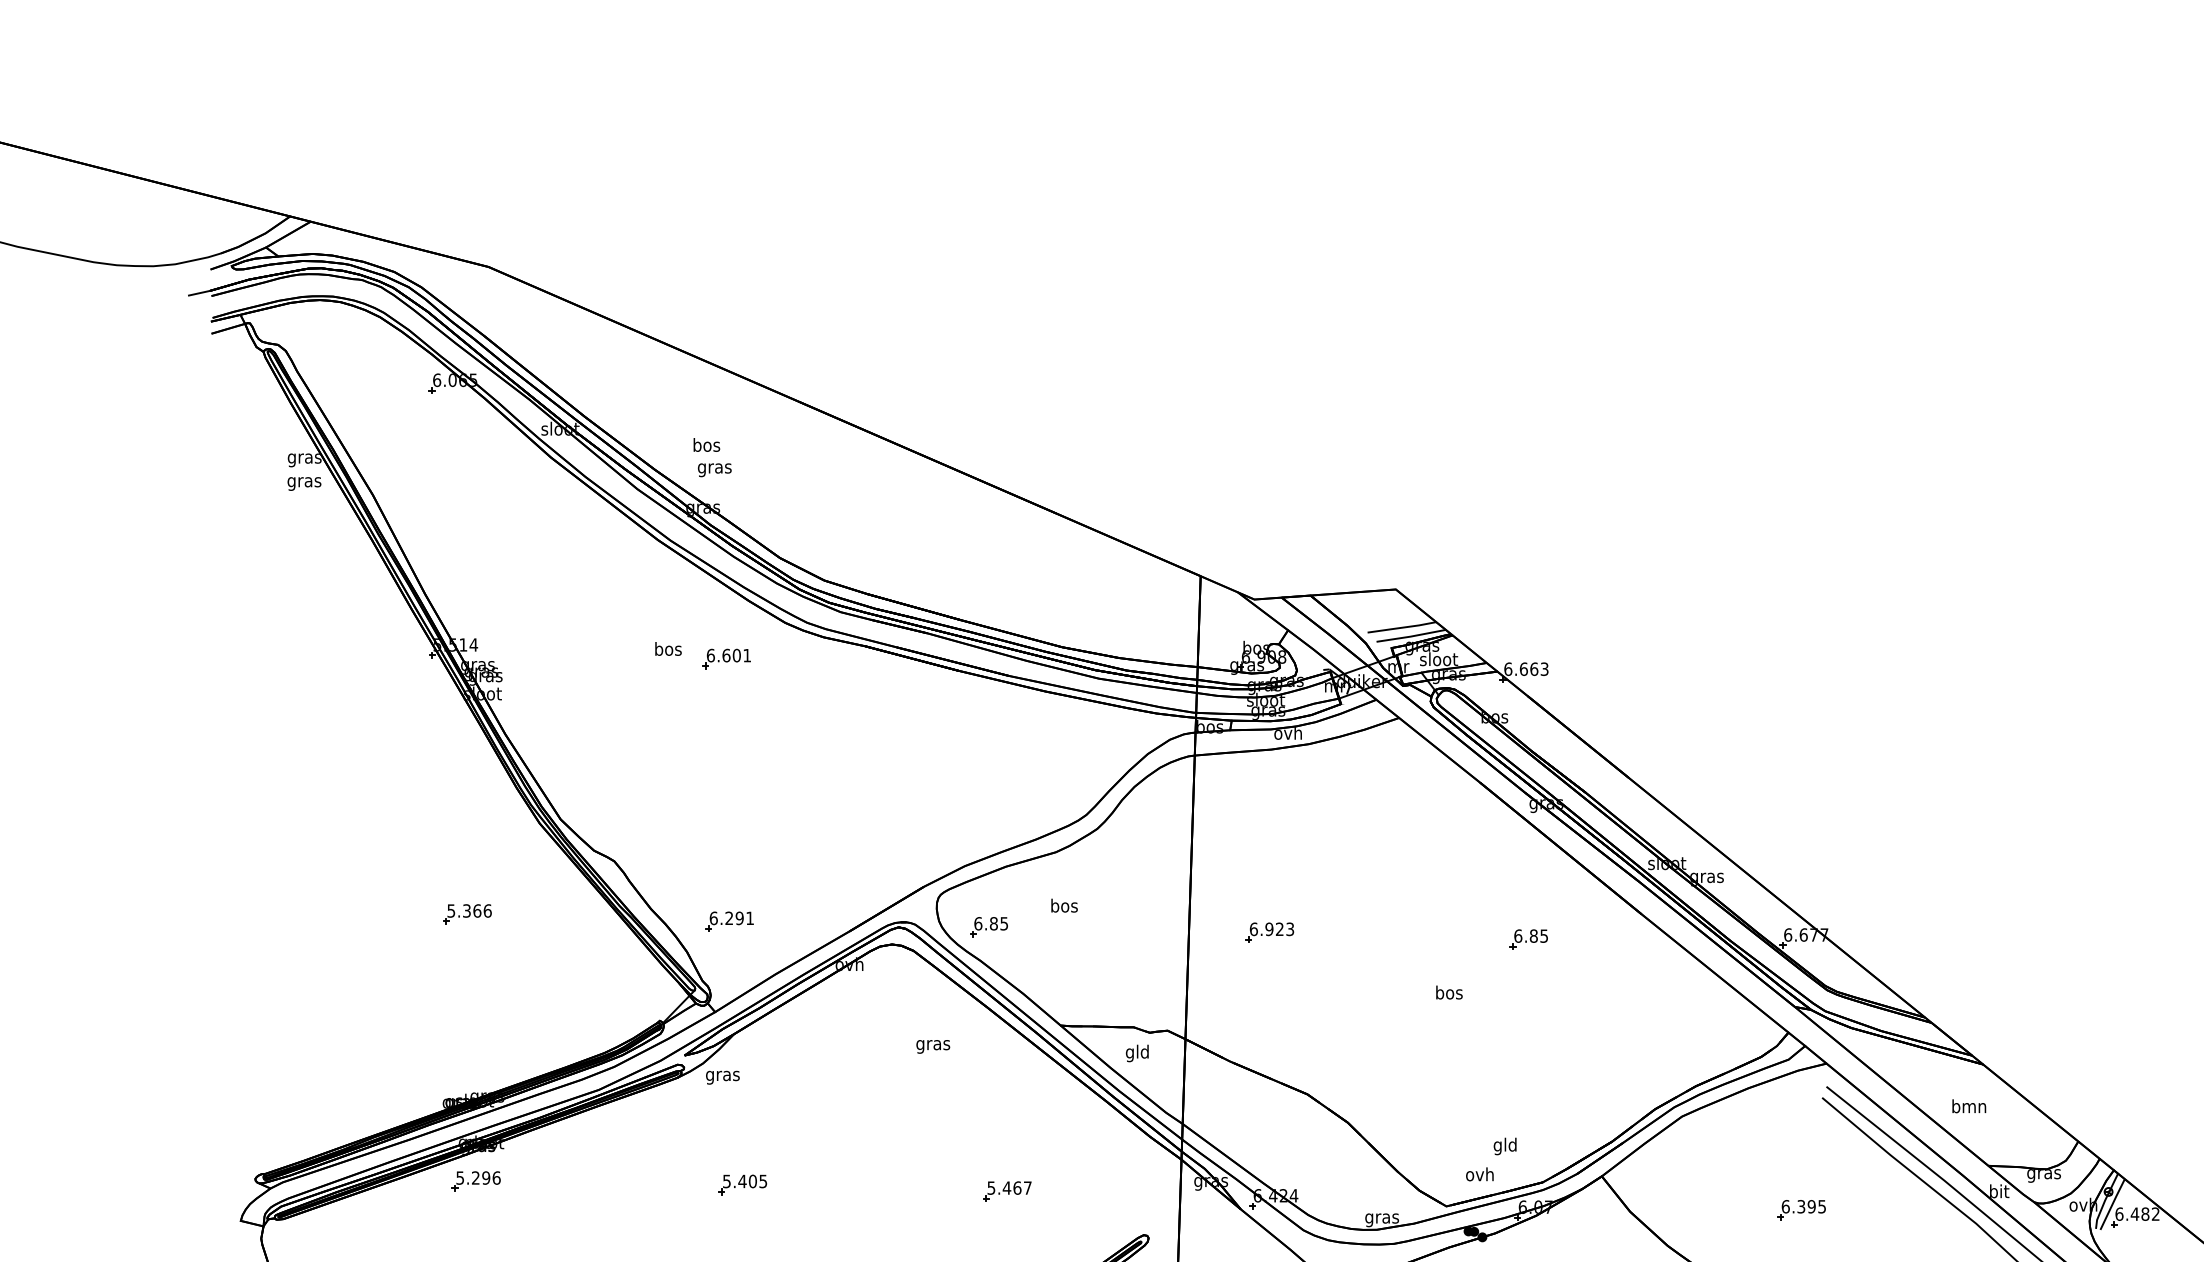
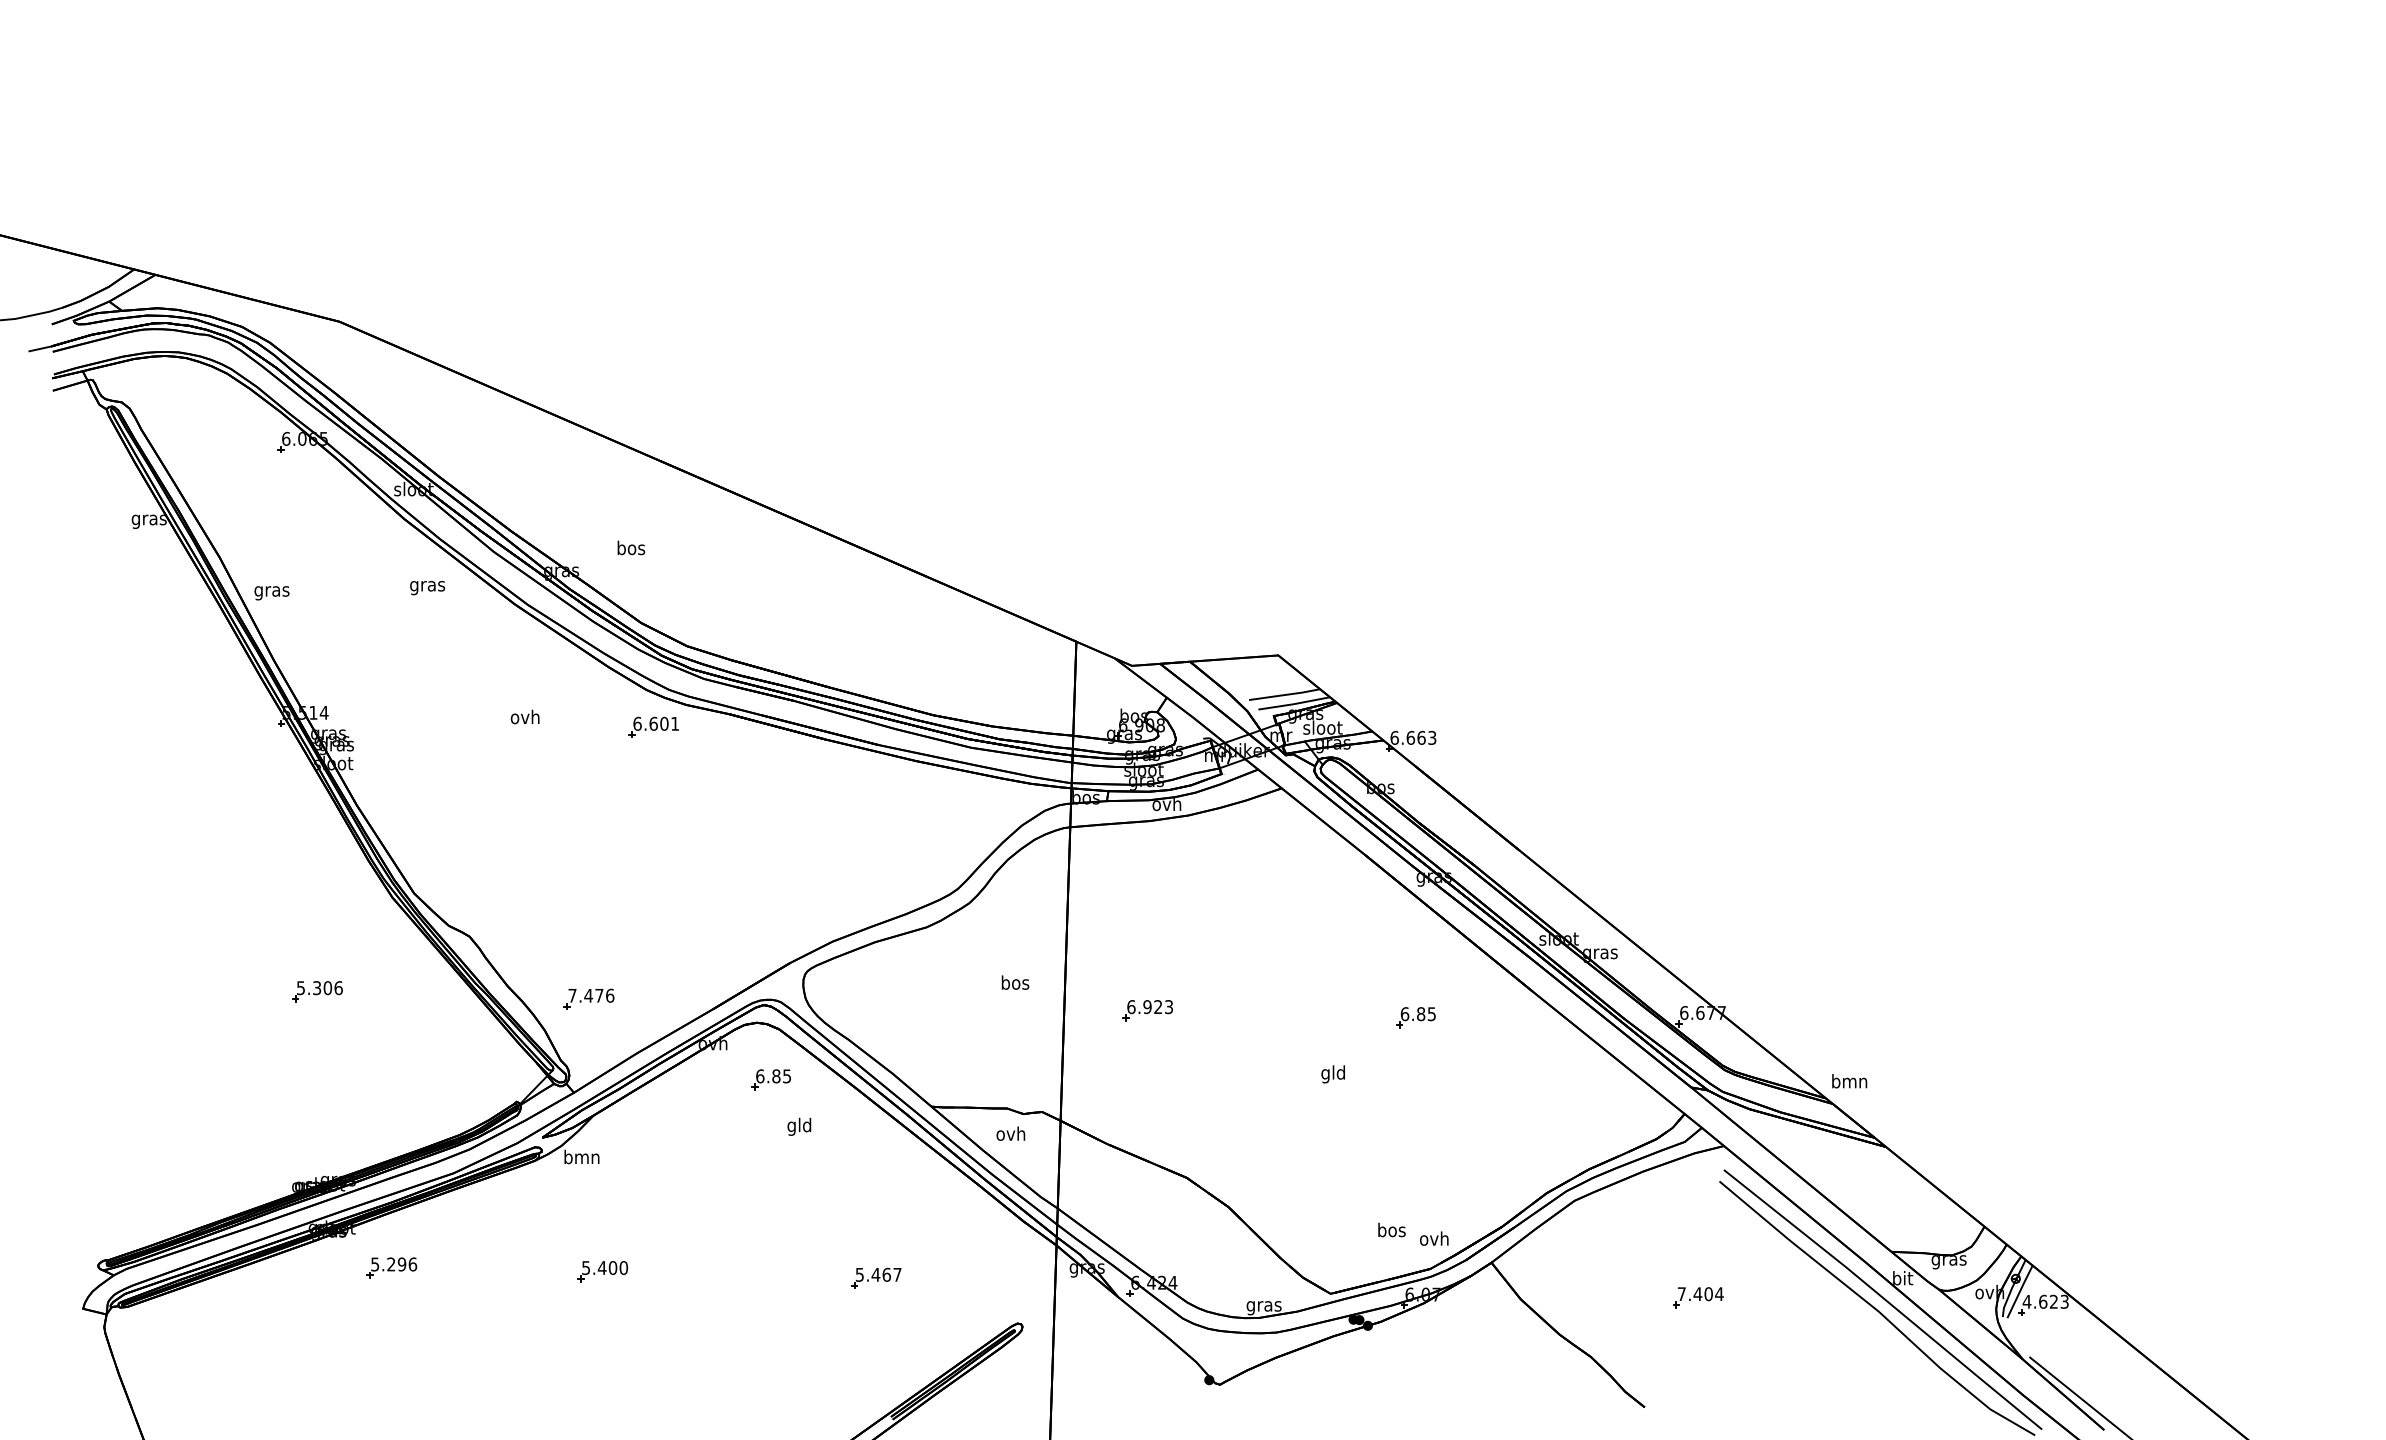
text: (706, 444) -> (631, 547), moved
text: (714, 470) -> (427, 588), moved
text: (303, 484) -> (271, 593), moved
text: (667, 648) -> (524, 716), bos -> ovh
part: (726, 658) -> (653, 726), moved
text: (1064, 905) -> (1015, 982), moved
text: (476, 910) -> (327, 987), 5.366 -> 5.306
text: (732, 918) -> (591, 995), 6.291 -> 7.476
part: (988, 926) -> (770, 1079), moved
text: (1449, 994) -> (1333, 1074), bos -> gld
text: (933, 1044) -> (799, 1126), gras -> gld
text: (1137, 1053) -> (1010, 1135), gld -> ovh
text: (722, 1075) -> (581, 1158), gras -> bmn
text: (1969, 1106) -> (1849, 1081), moved
text: (1505, 1146) -> (1391, 1231), gld -> bos
text: (1480, 1174) -> (1434, 1238), moved
part: (476, 1180) -> (391, 1267), moved
text: (763, 1181) -> (623, 1268), 5.405 -> 5.400
text: (1803, 1207) -> (1700, 1294), 6.395 -> 7.404
text: (2137, 1213) -> (2045, 1301), 6.482 -> 4.623

